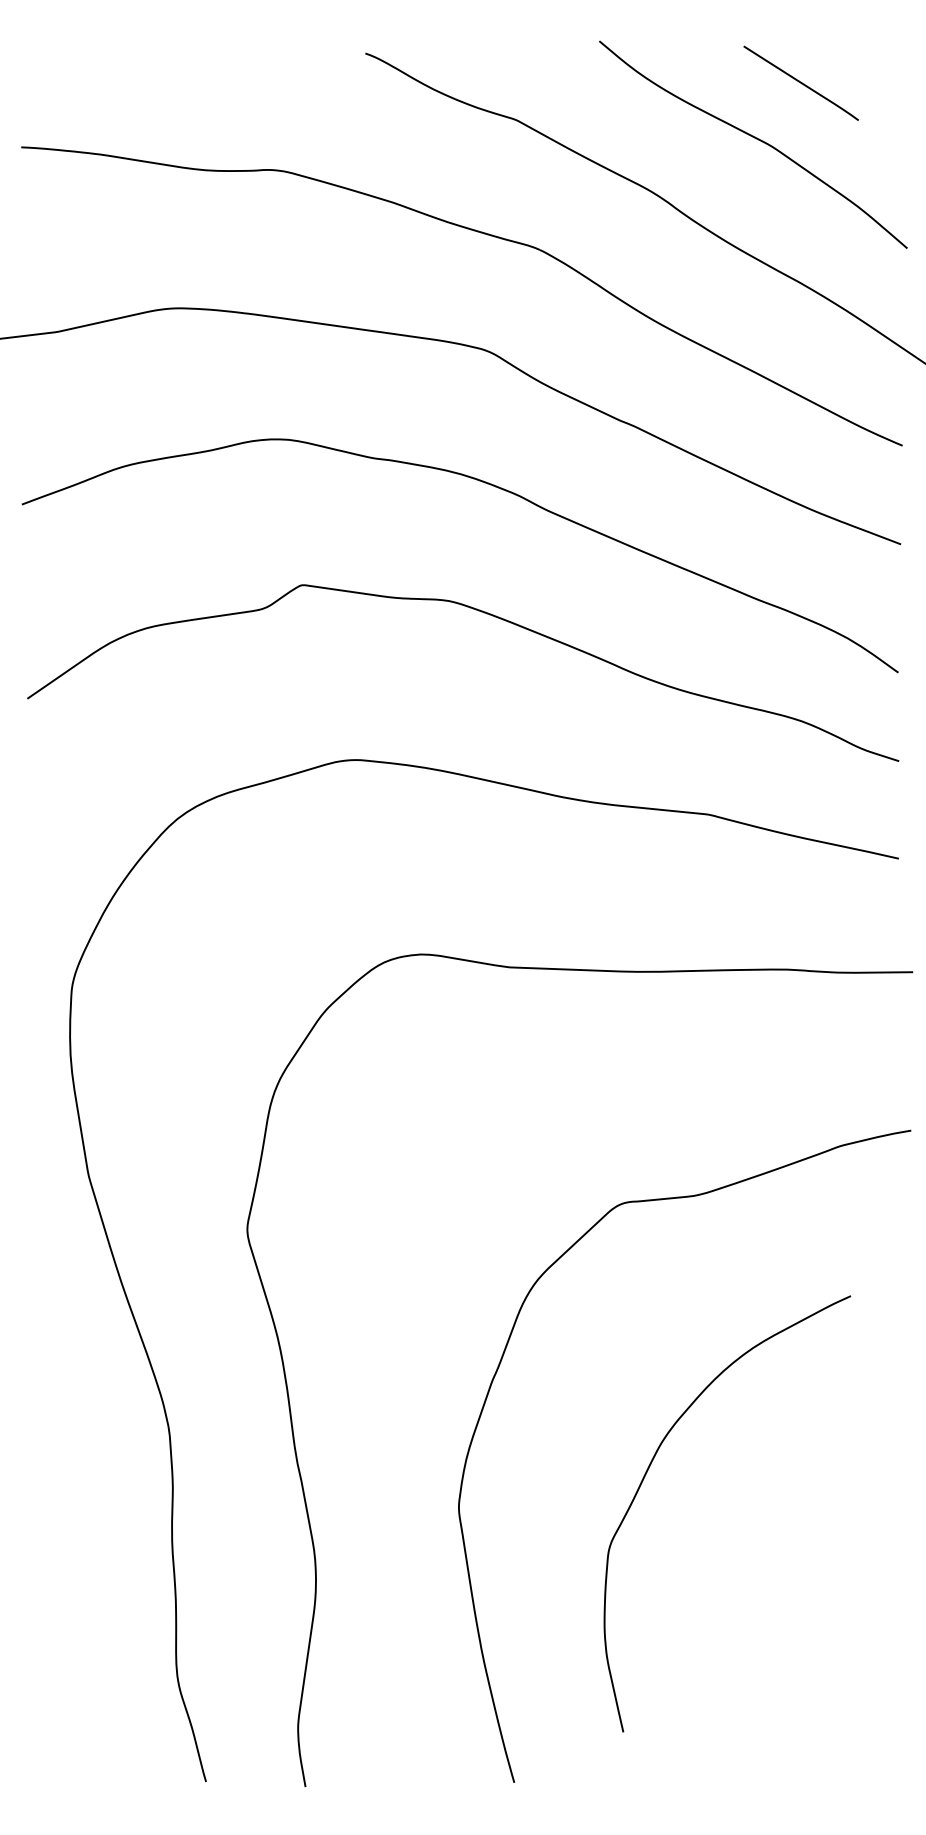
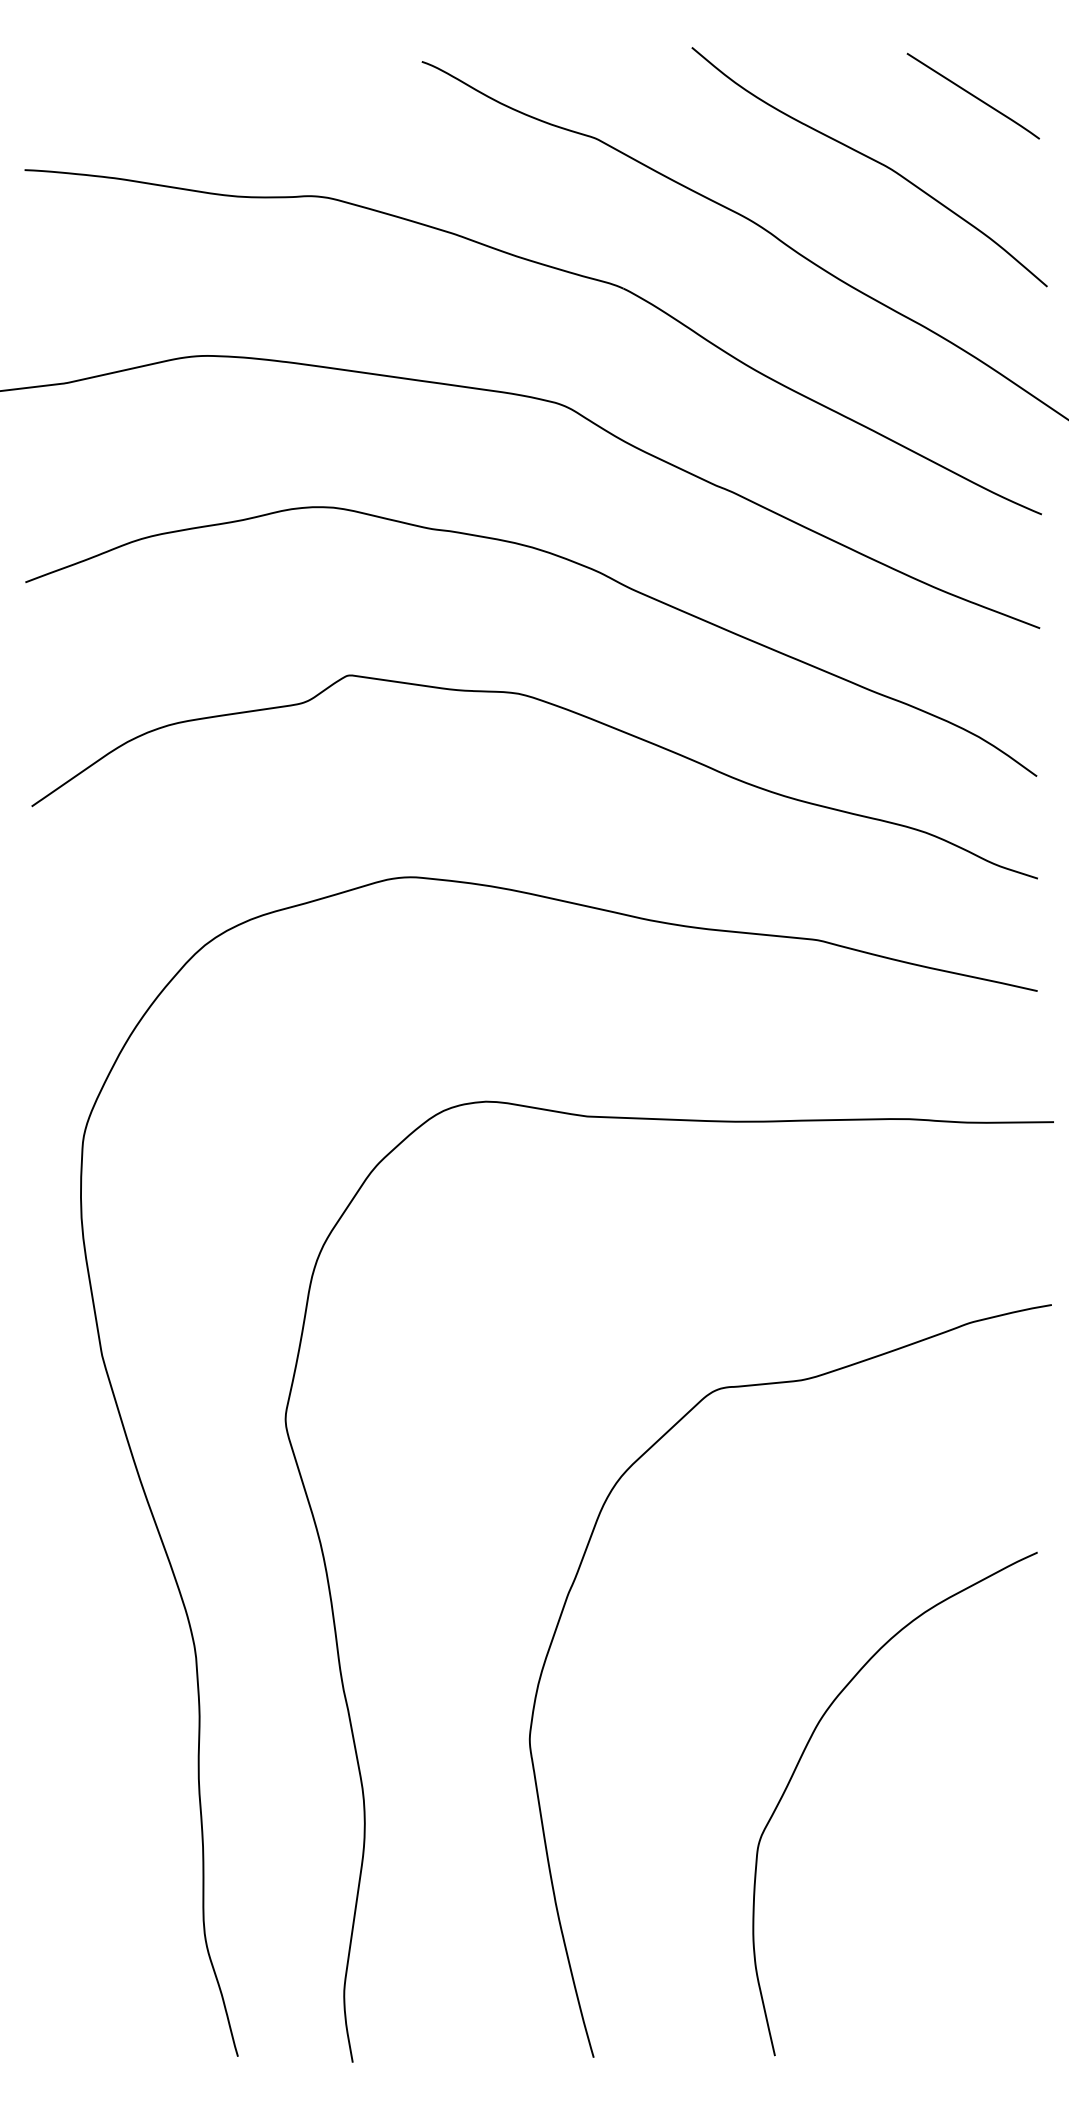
line: (800, 82) -> (972, 95), moved
curve: (643, 1481) -> (798, 1766), moved

